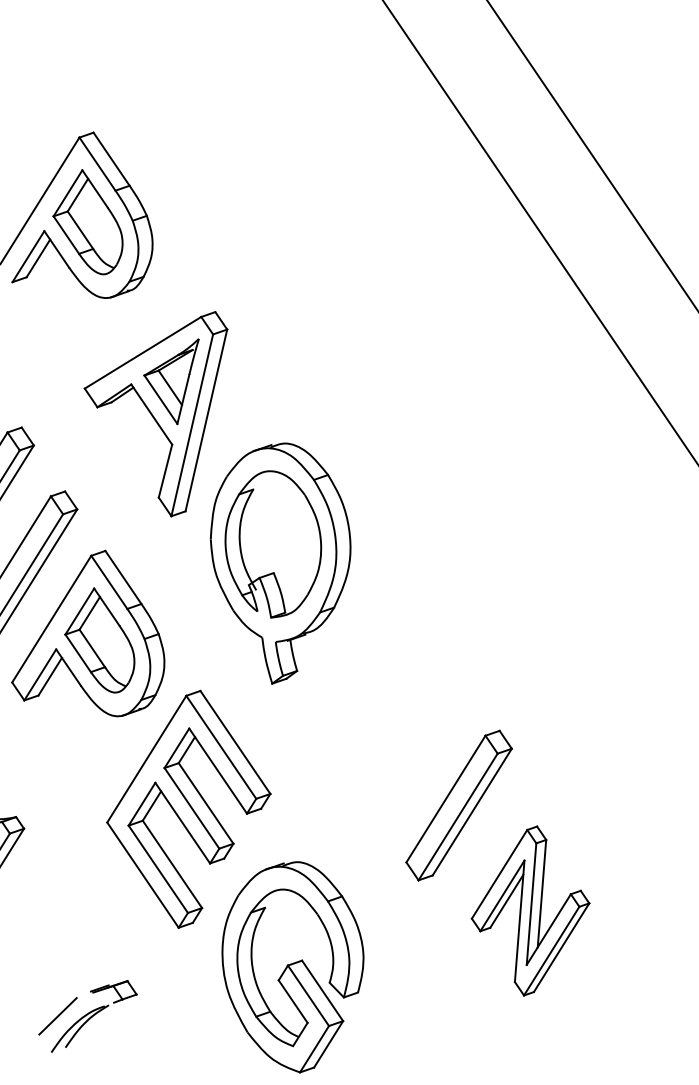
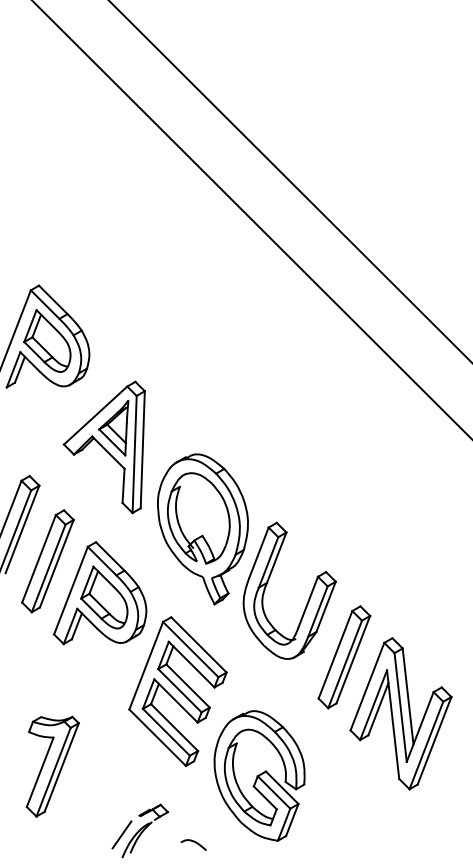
part: (418, 705) -> (307, 600), added
part: (529, 910) -> (400, 713), size x1.43
curve: (167, 1049) -> (193, 842), added

